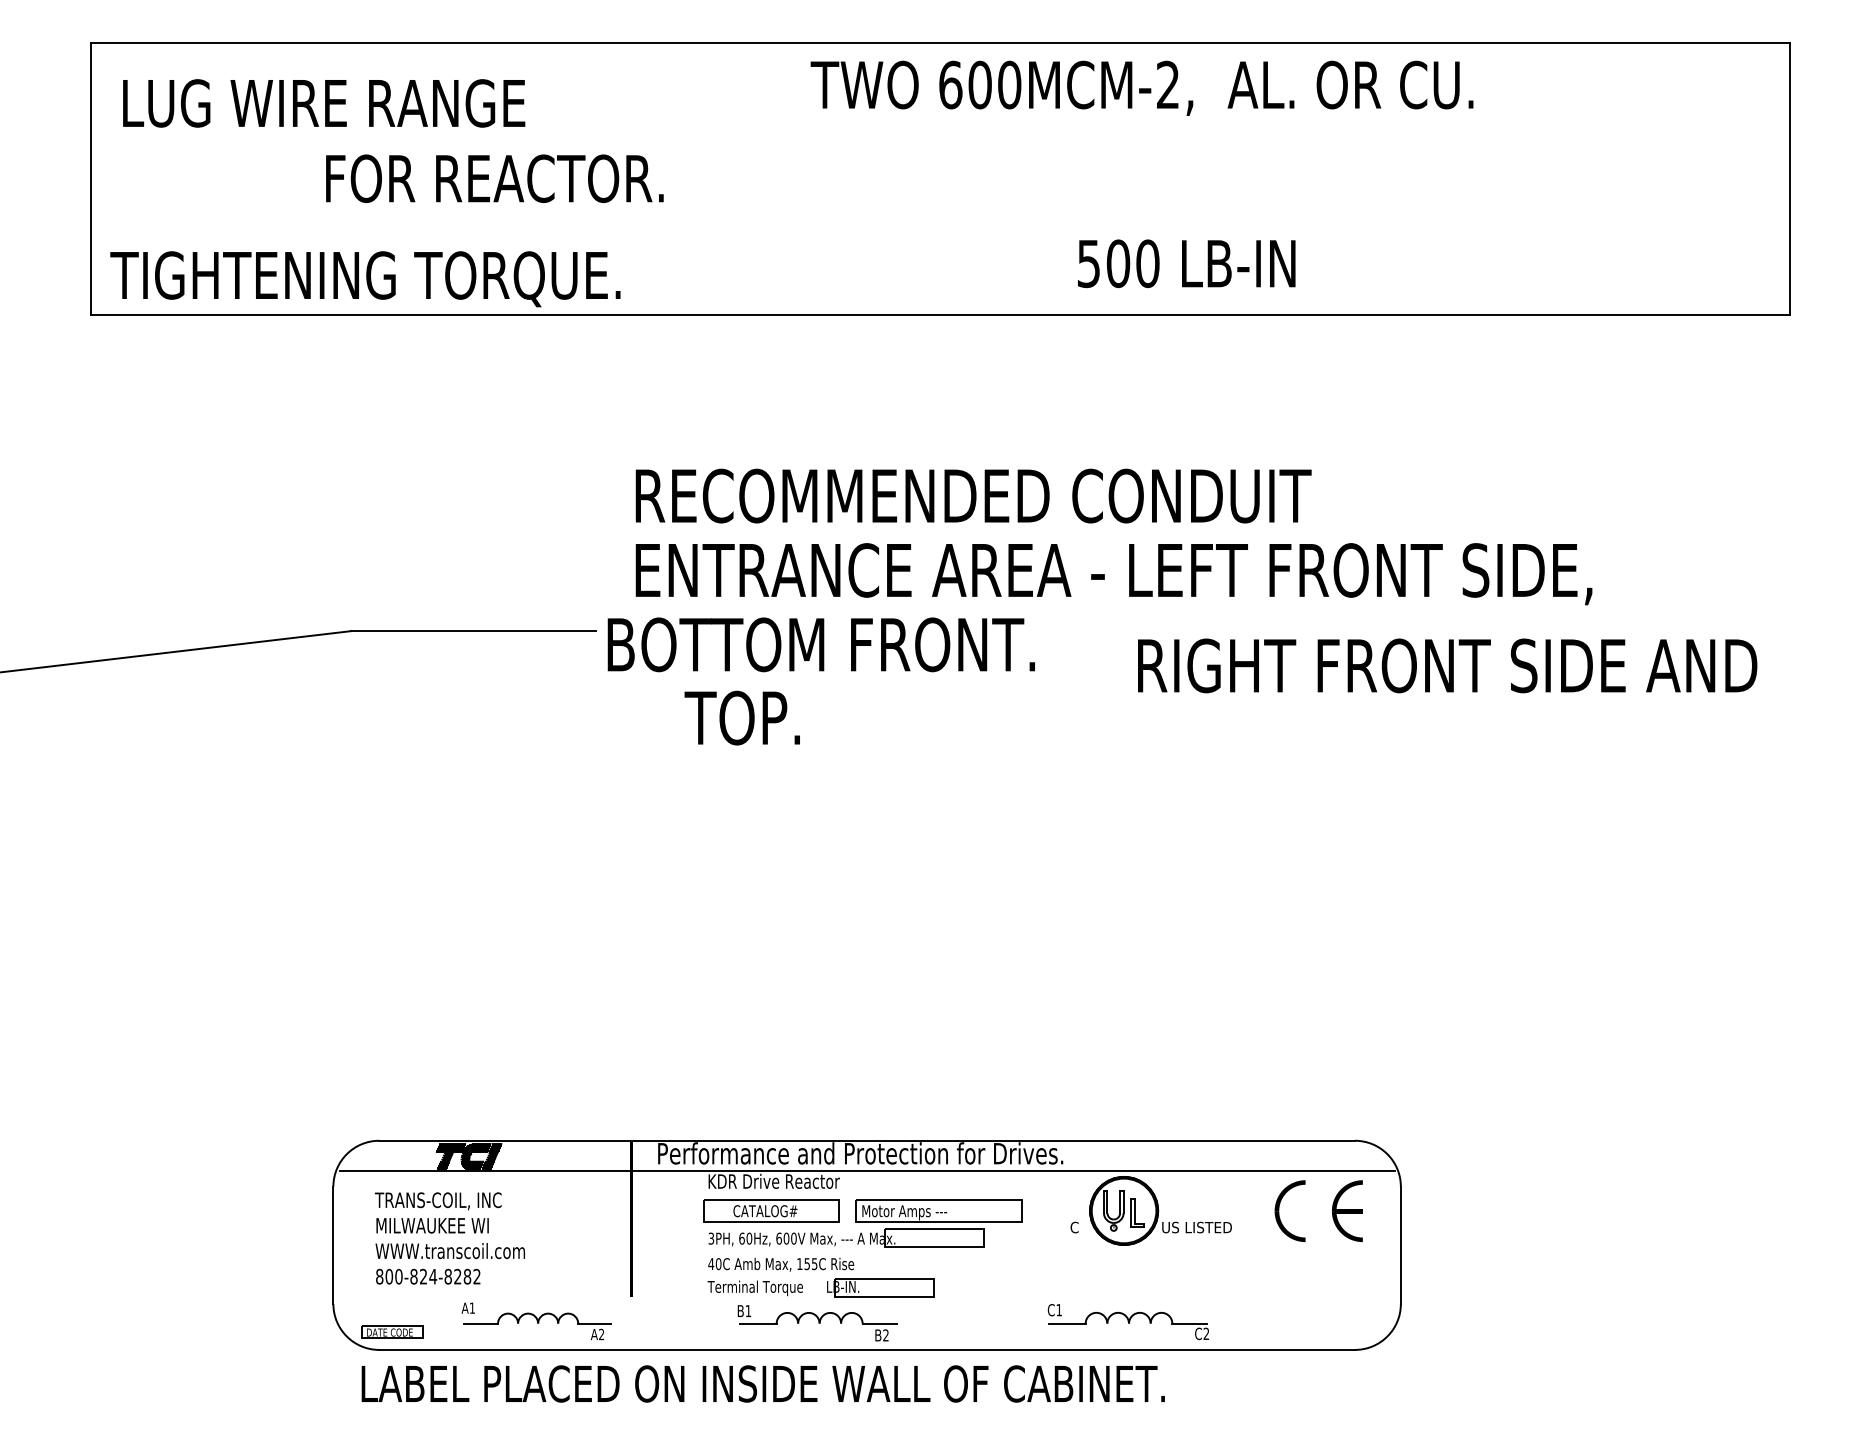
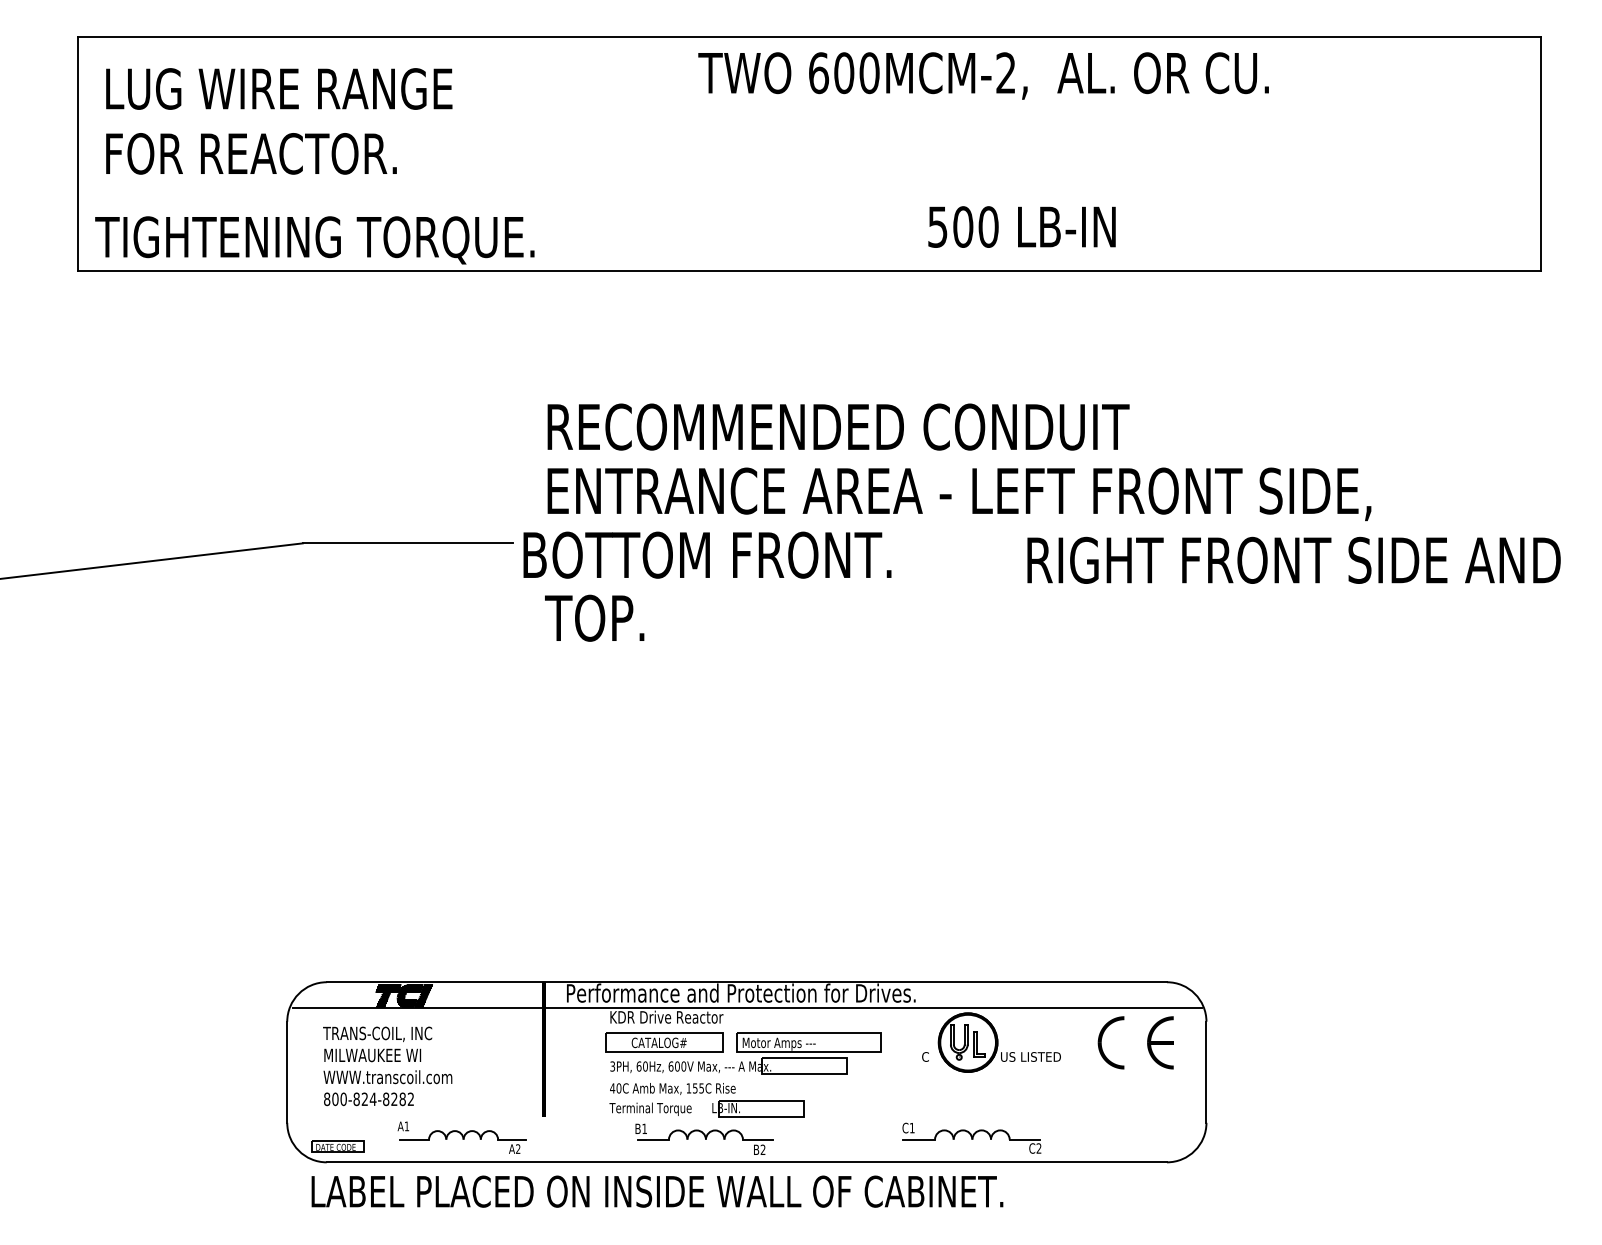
text: (494, 178) -> (251, 153), moved
text: (1447, 665) -> (1293, 560), moved
text: (741, 717) -> (593, 617), moved

